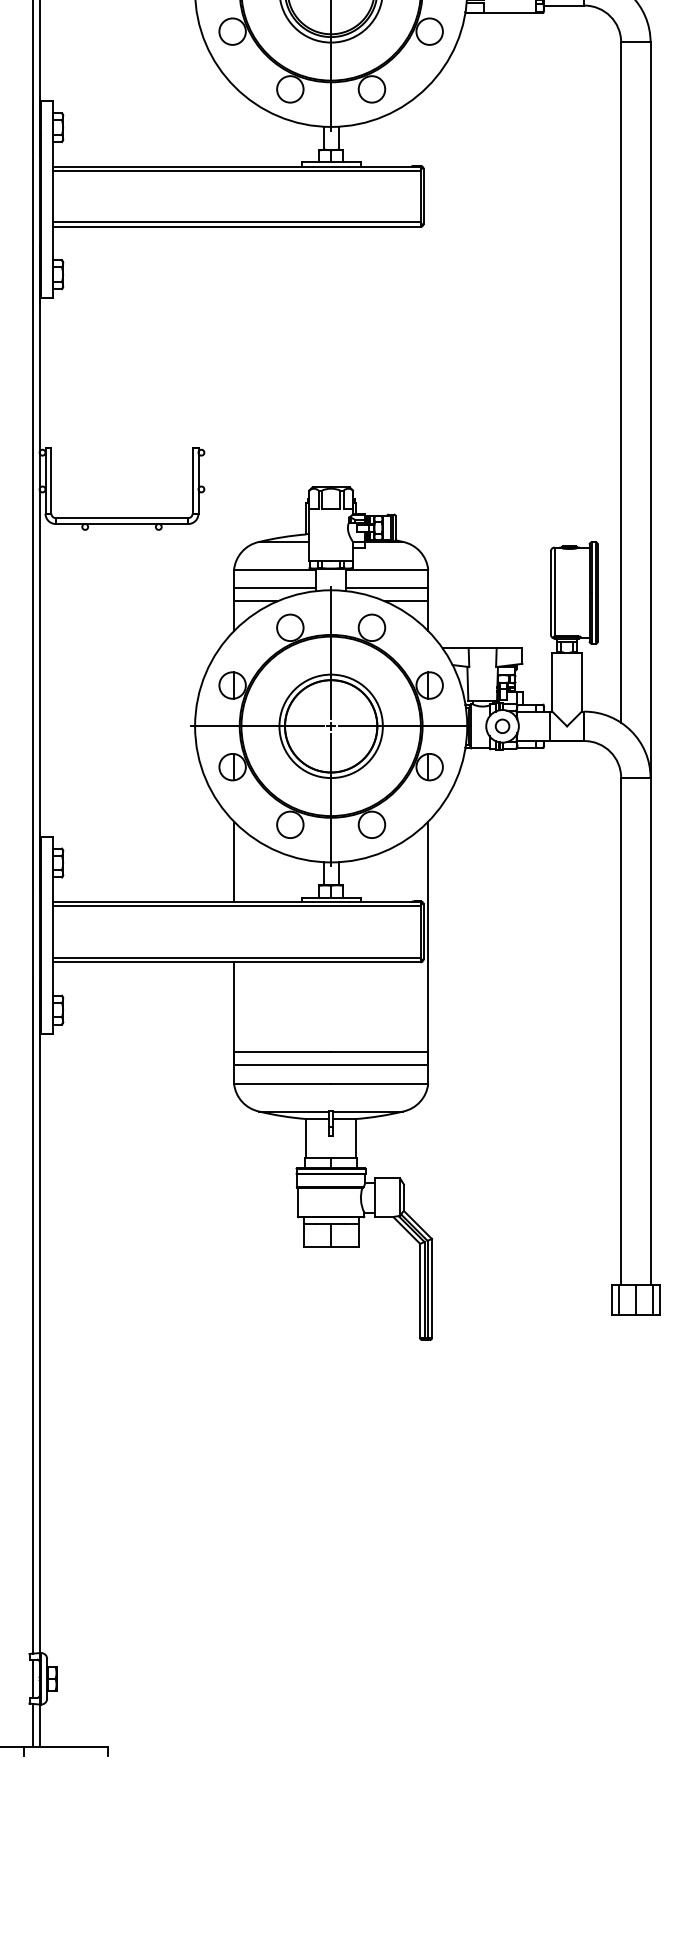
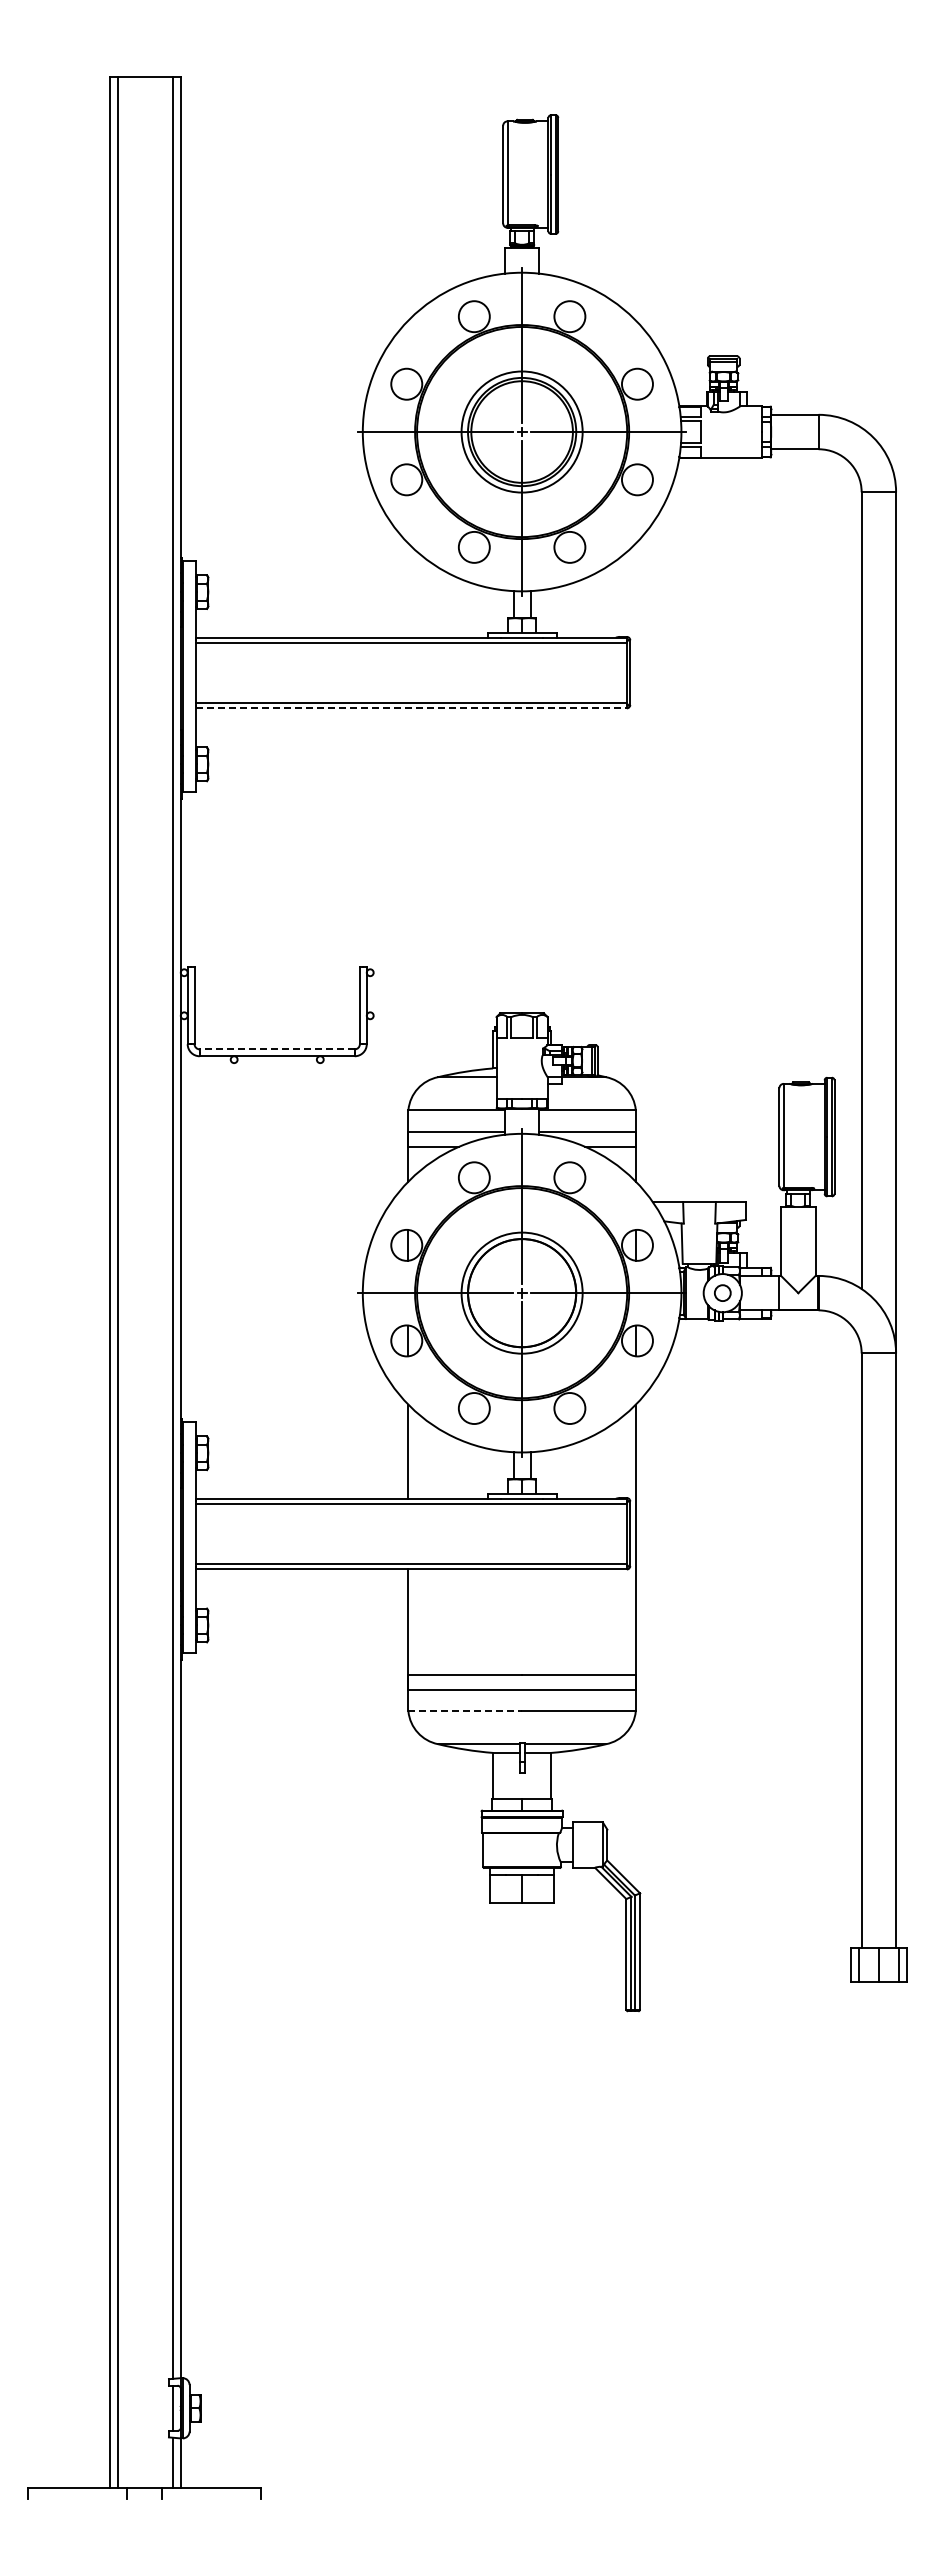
line: (237, 227) -> (412, 708), solid -> dashed
line: (122, 518) -> (277, 1049), solid -> dashed
line: (282, 1083) -> (465, 1711), solid -> dashed

